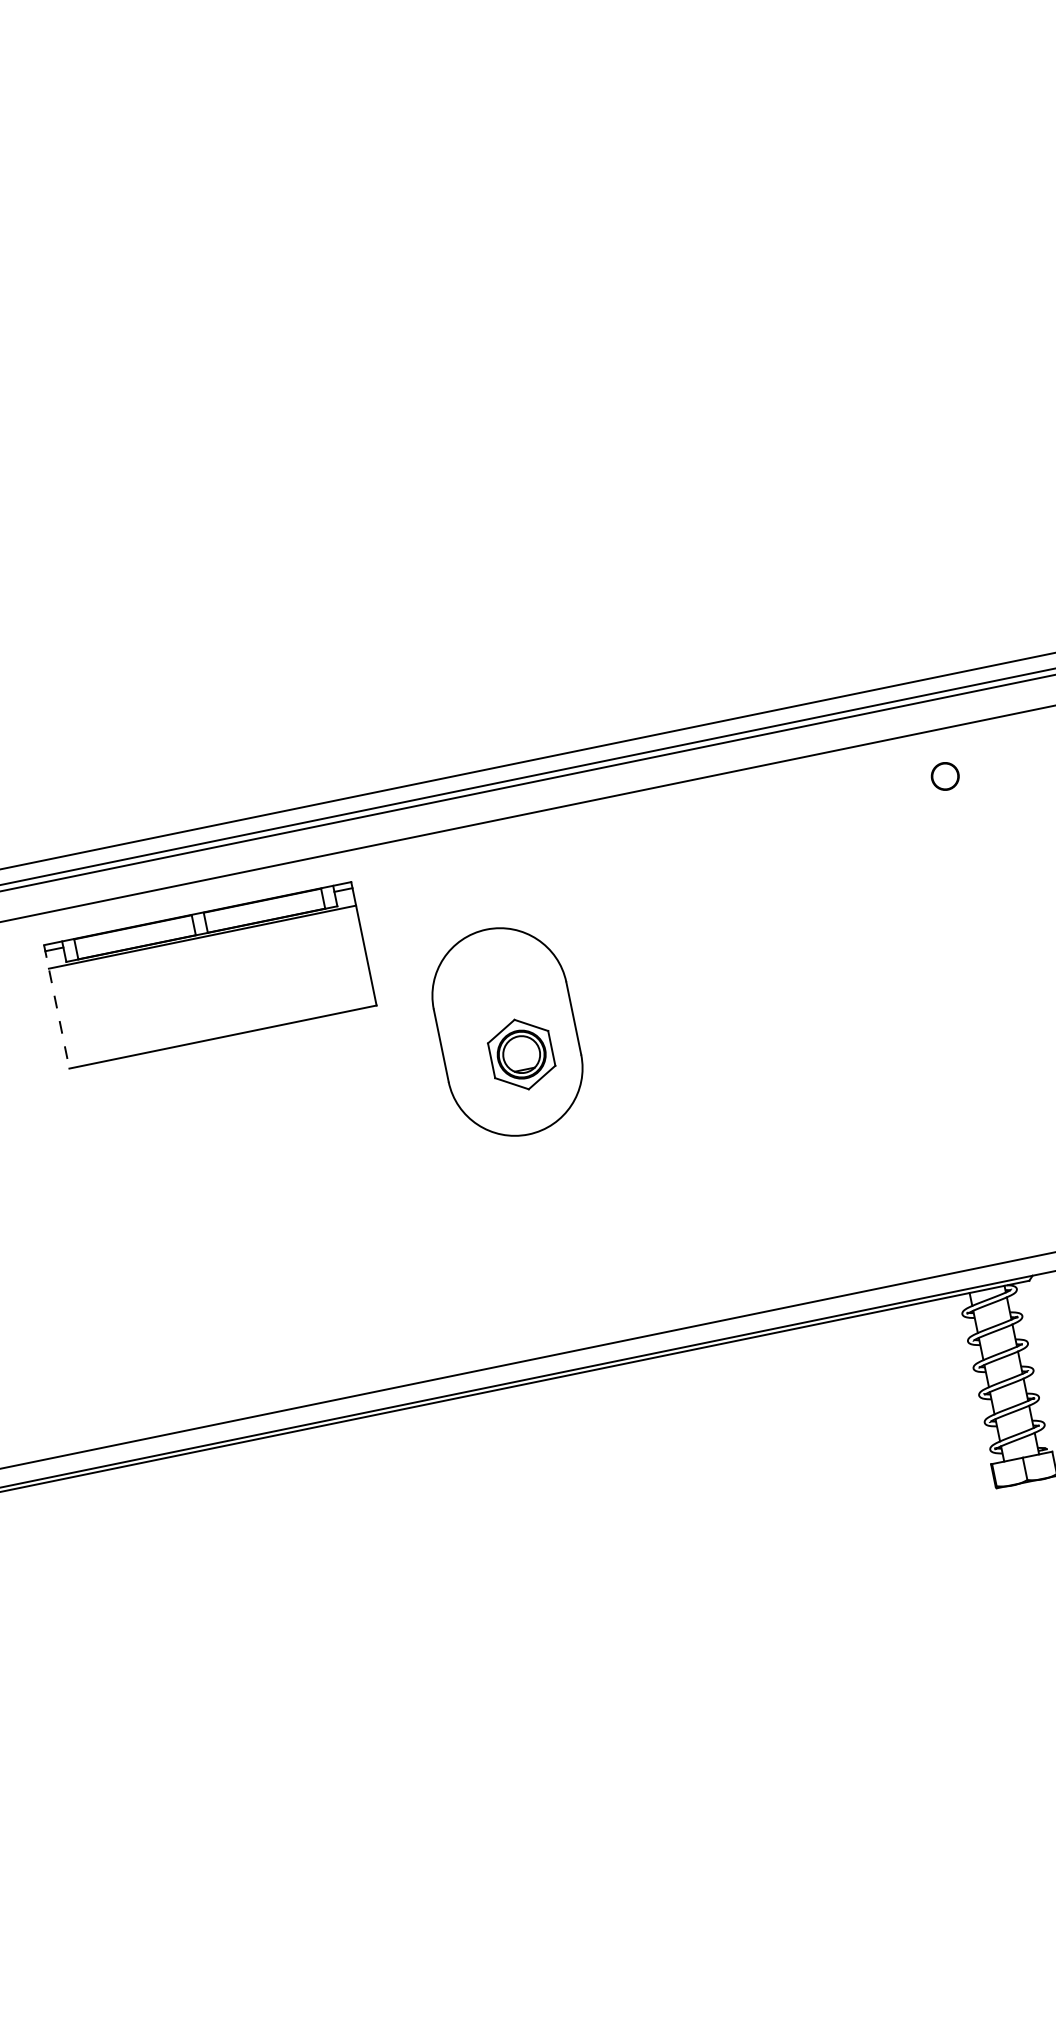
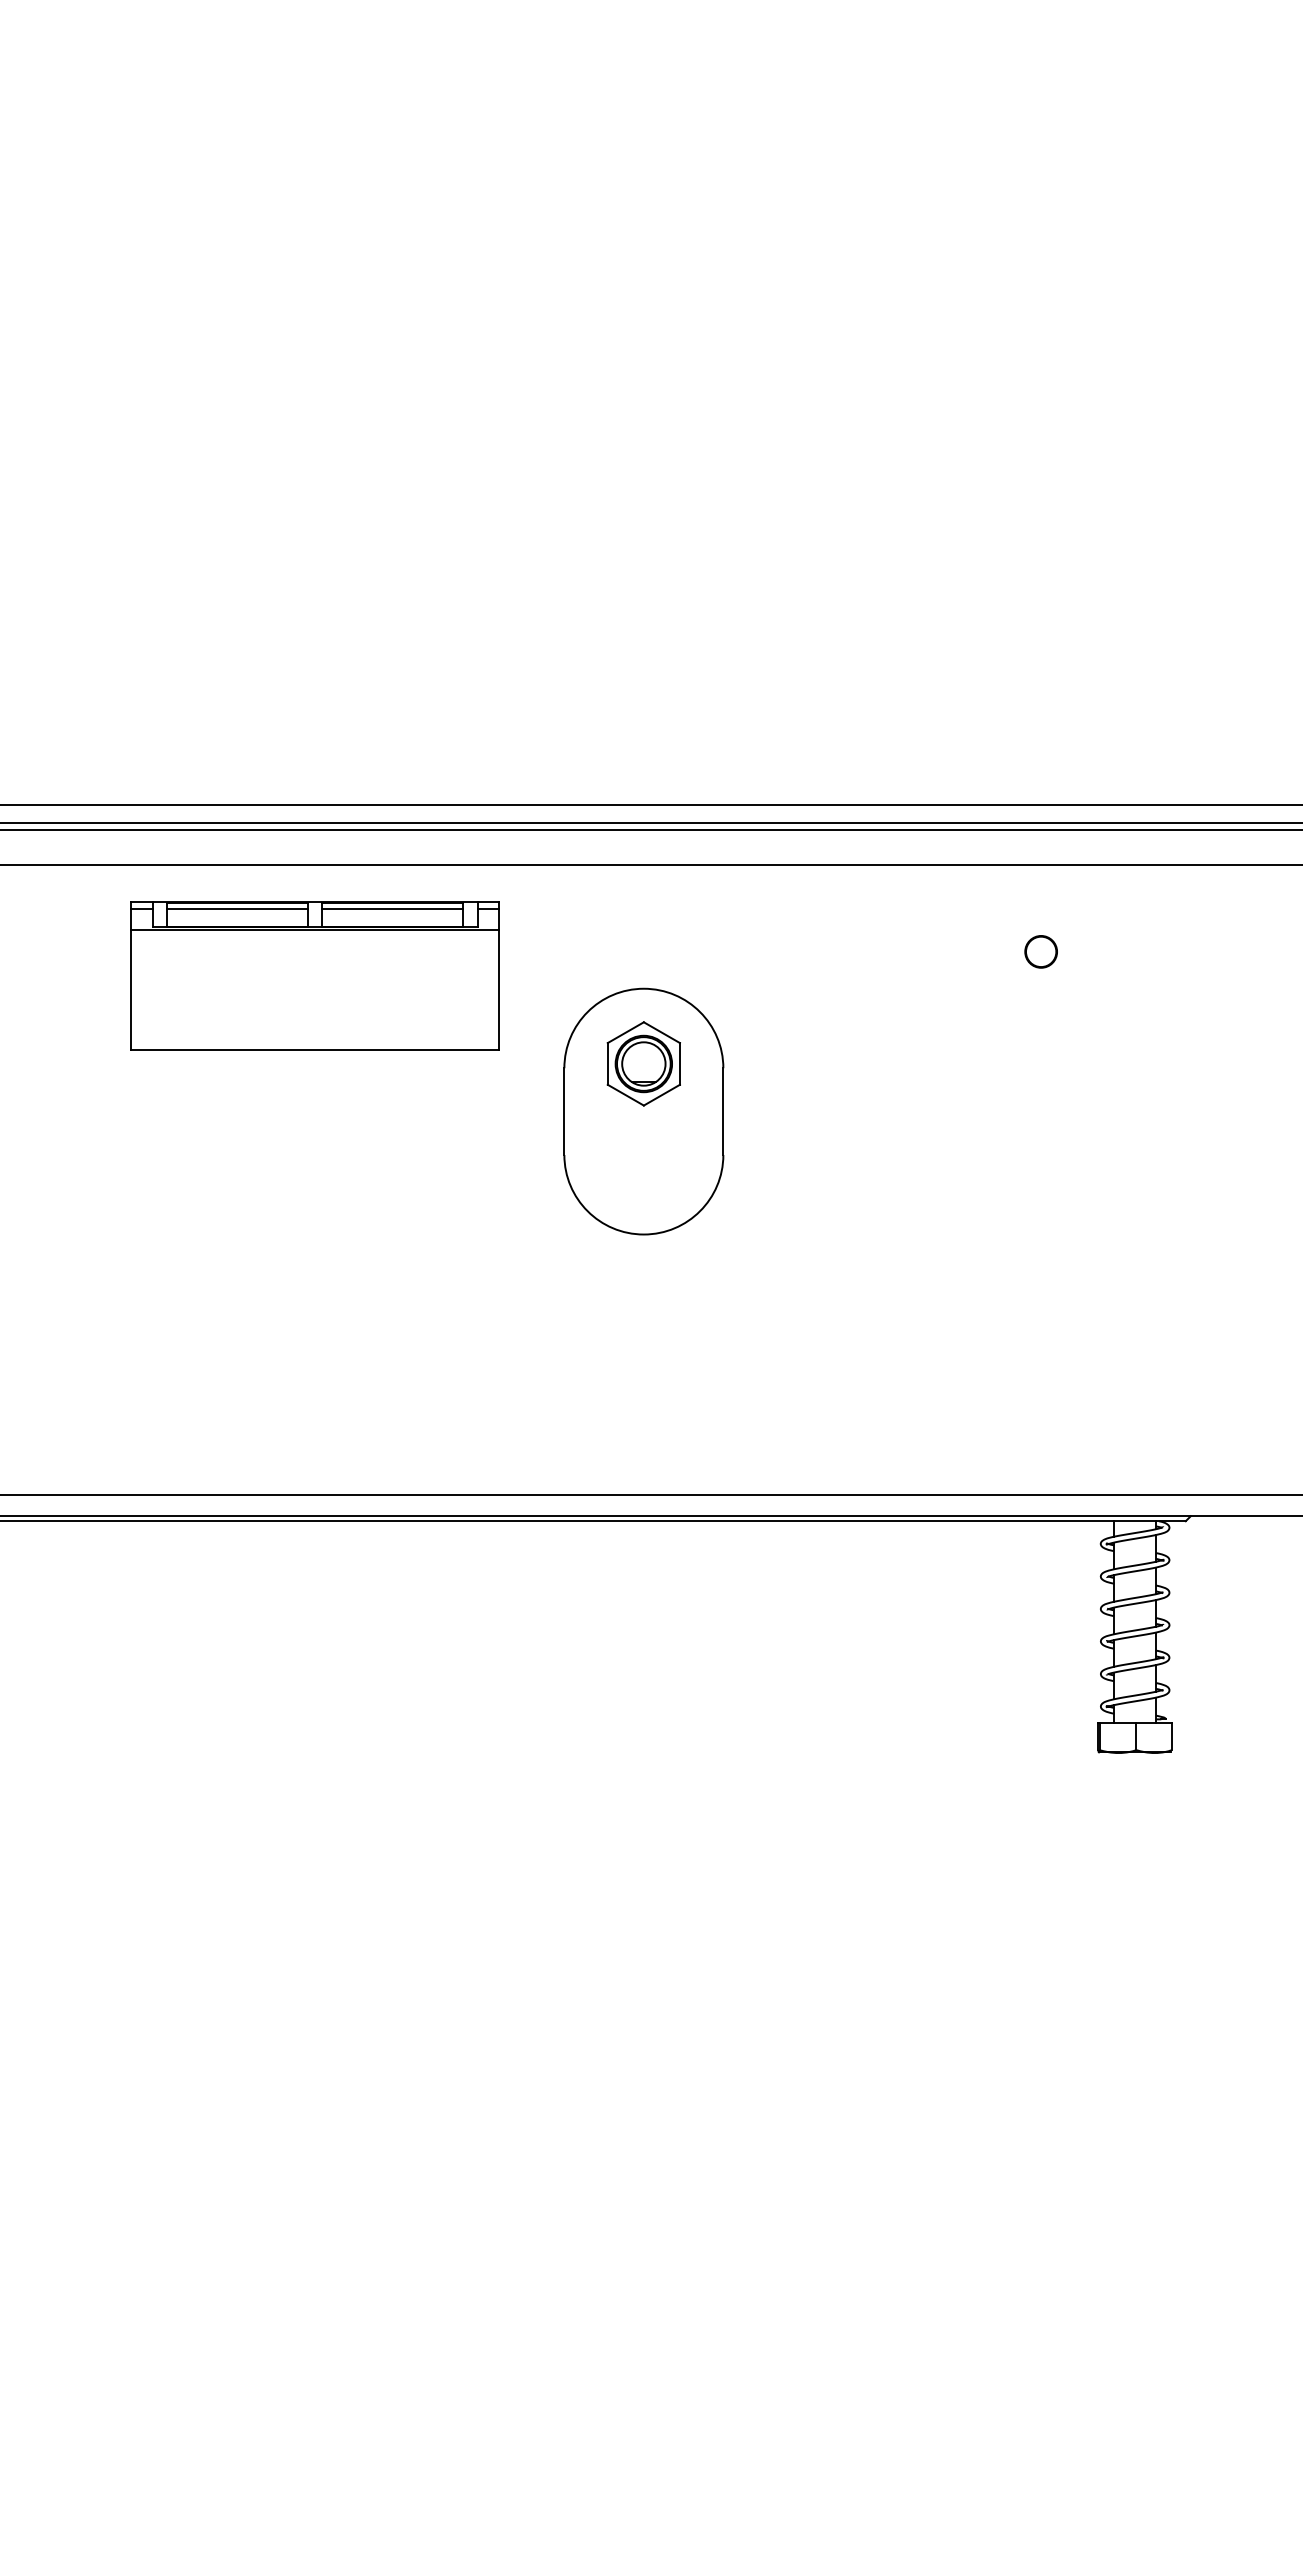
circle: (944, 776) -> (1040, 951), moved
line: (263, 906) -> (392, 909), added
line: (134, 933) -> (237, 909), added
line: (56, 1007) -> (130, 976), dashed -> solid
part: (521, 1054) -> (643, 1063), moved

